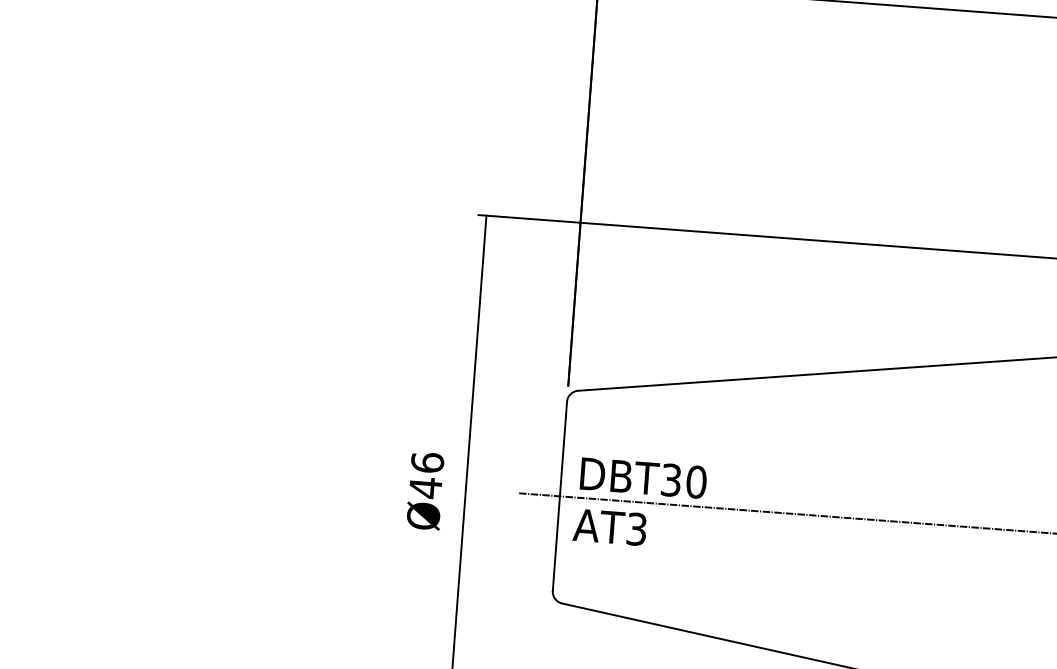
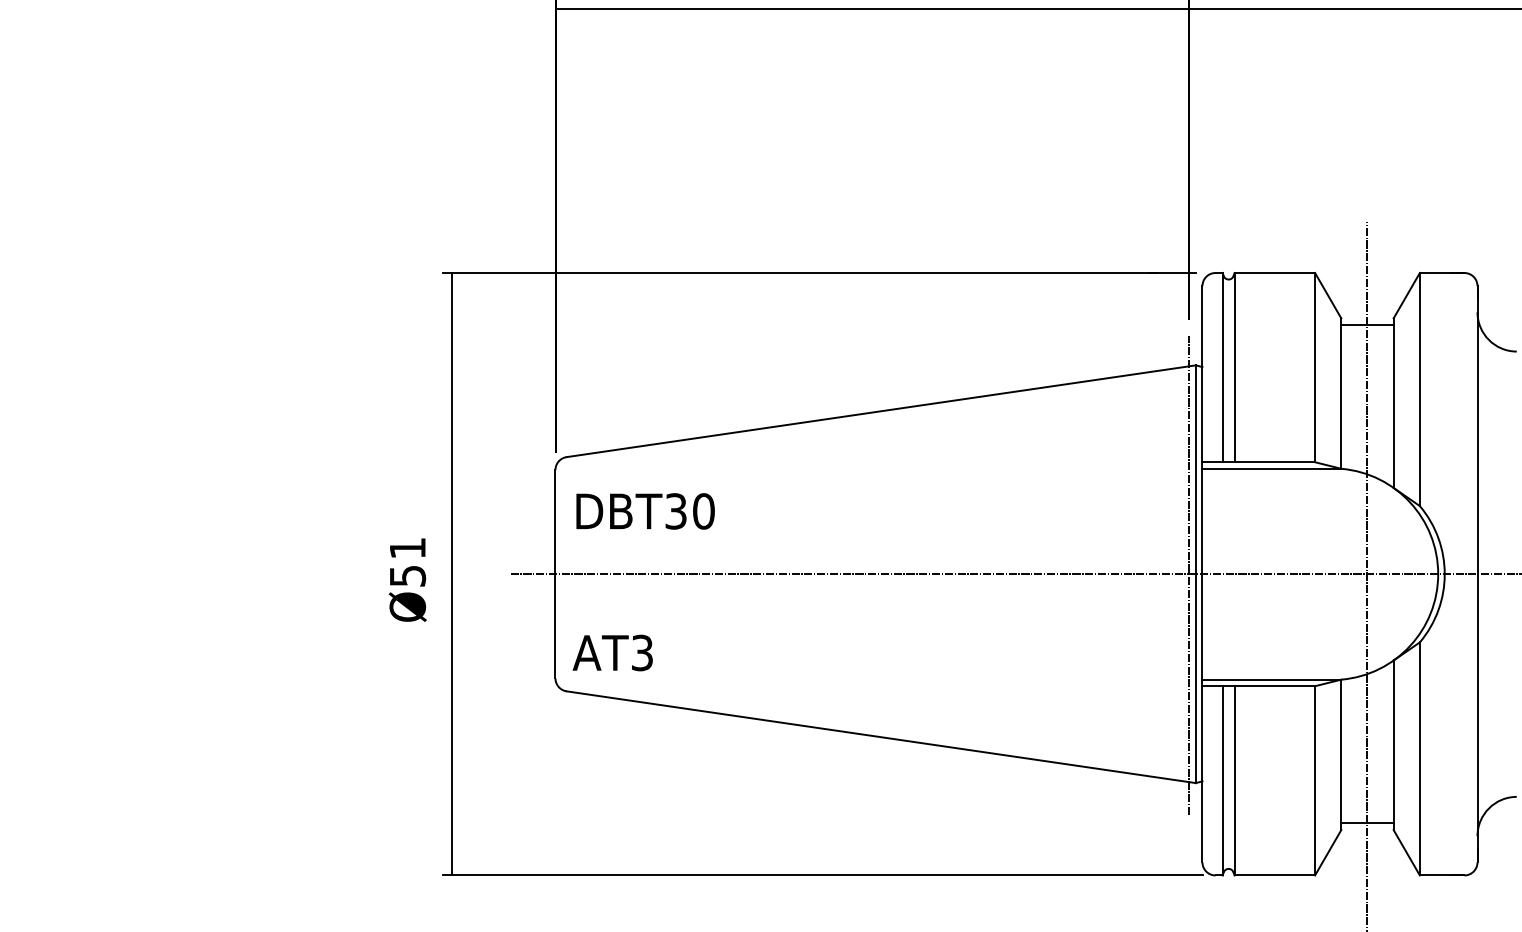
text: (426, 475) -> (407, 562), Ø46 -> Ø51
text: (643, 478) -> (645, 511), moved
text: (609, 526) -> (612, 652), moved

